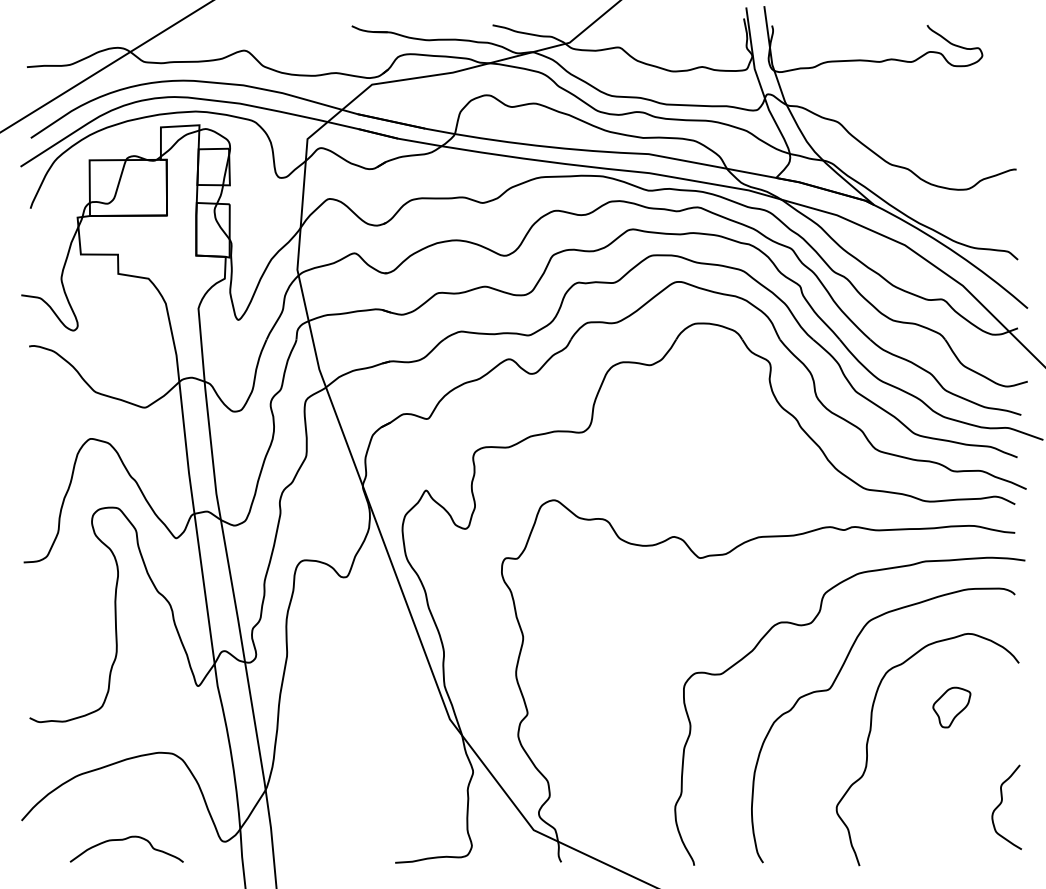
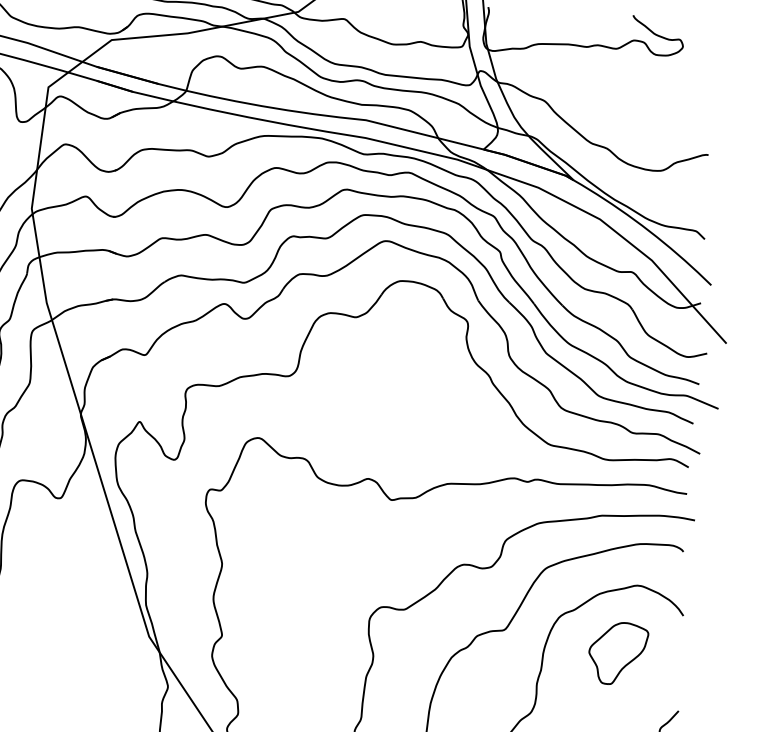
part: (951, 707) -> (617, 653), size x1.67

